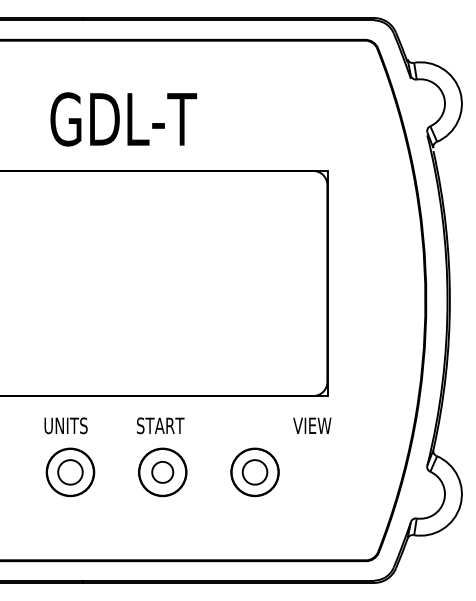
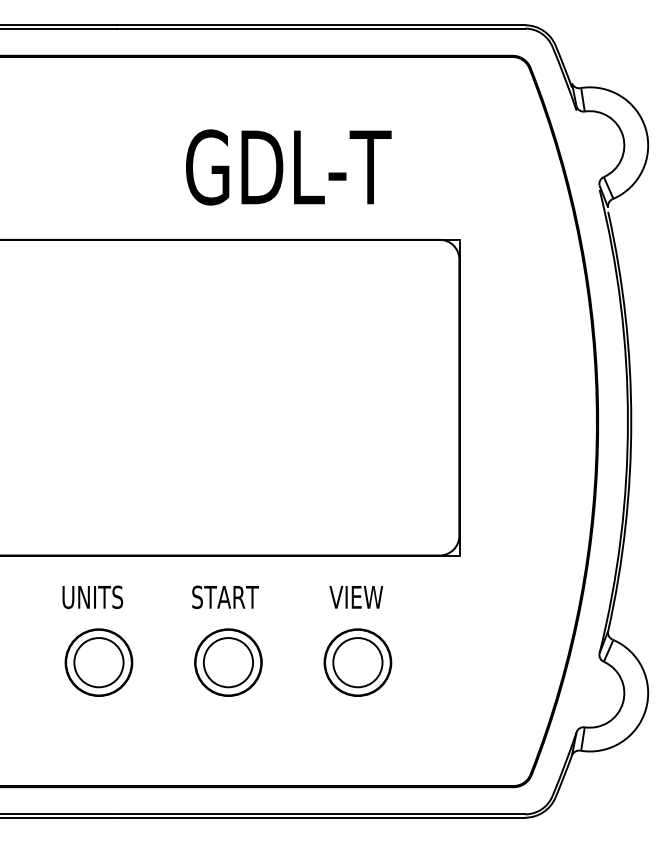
text: (123, 119) -> (288, 167), moved
text: (311, 425) -> (355, 597), moved
circle: (70, 472) -> (98, 662), size x1.43
circle: (162, 472) -> (228, 662), size x1.67
circle: (254, 472) -> (357, 662), size x1.43

